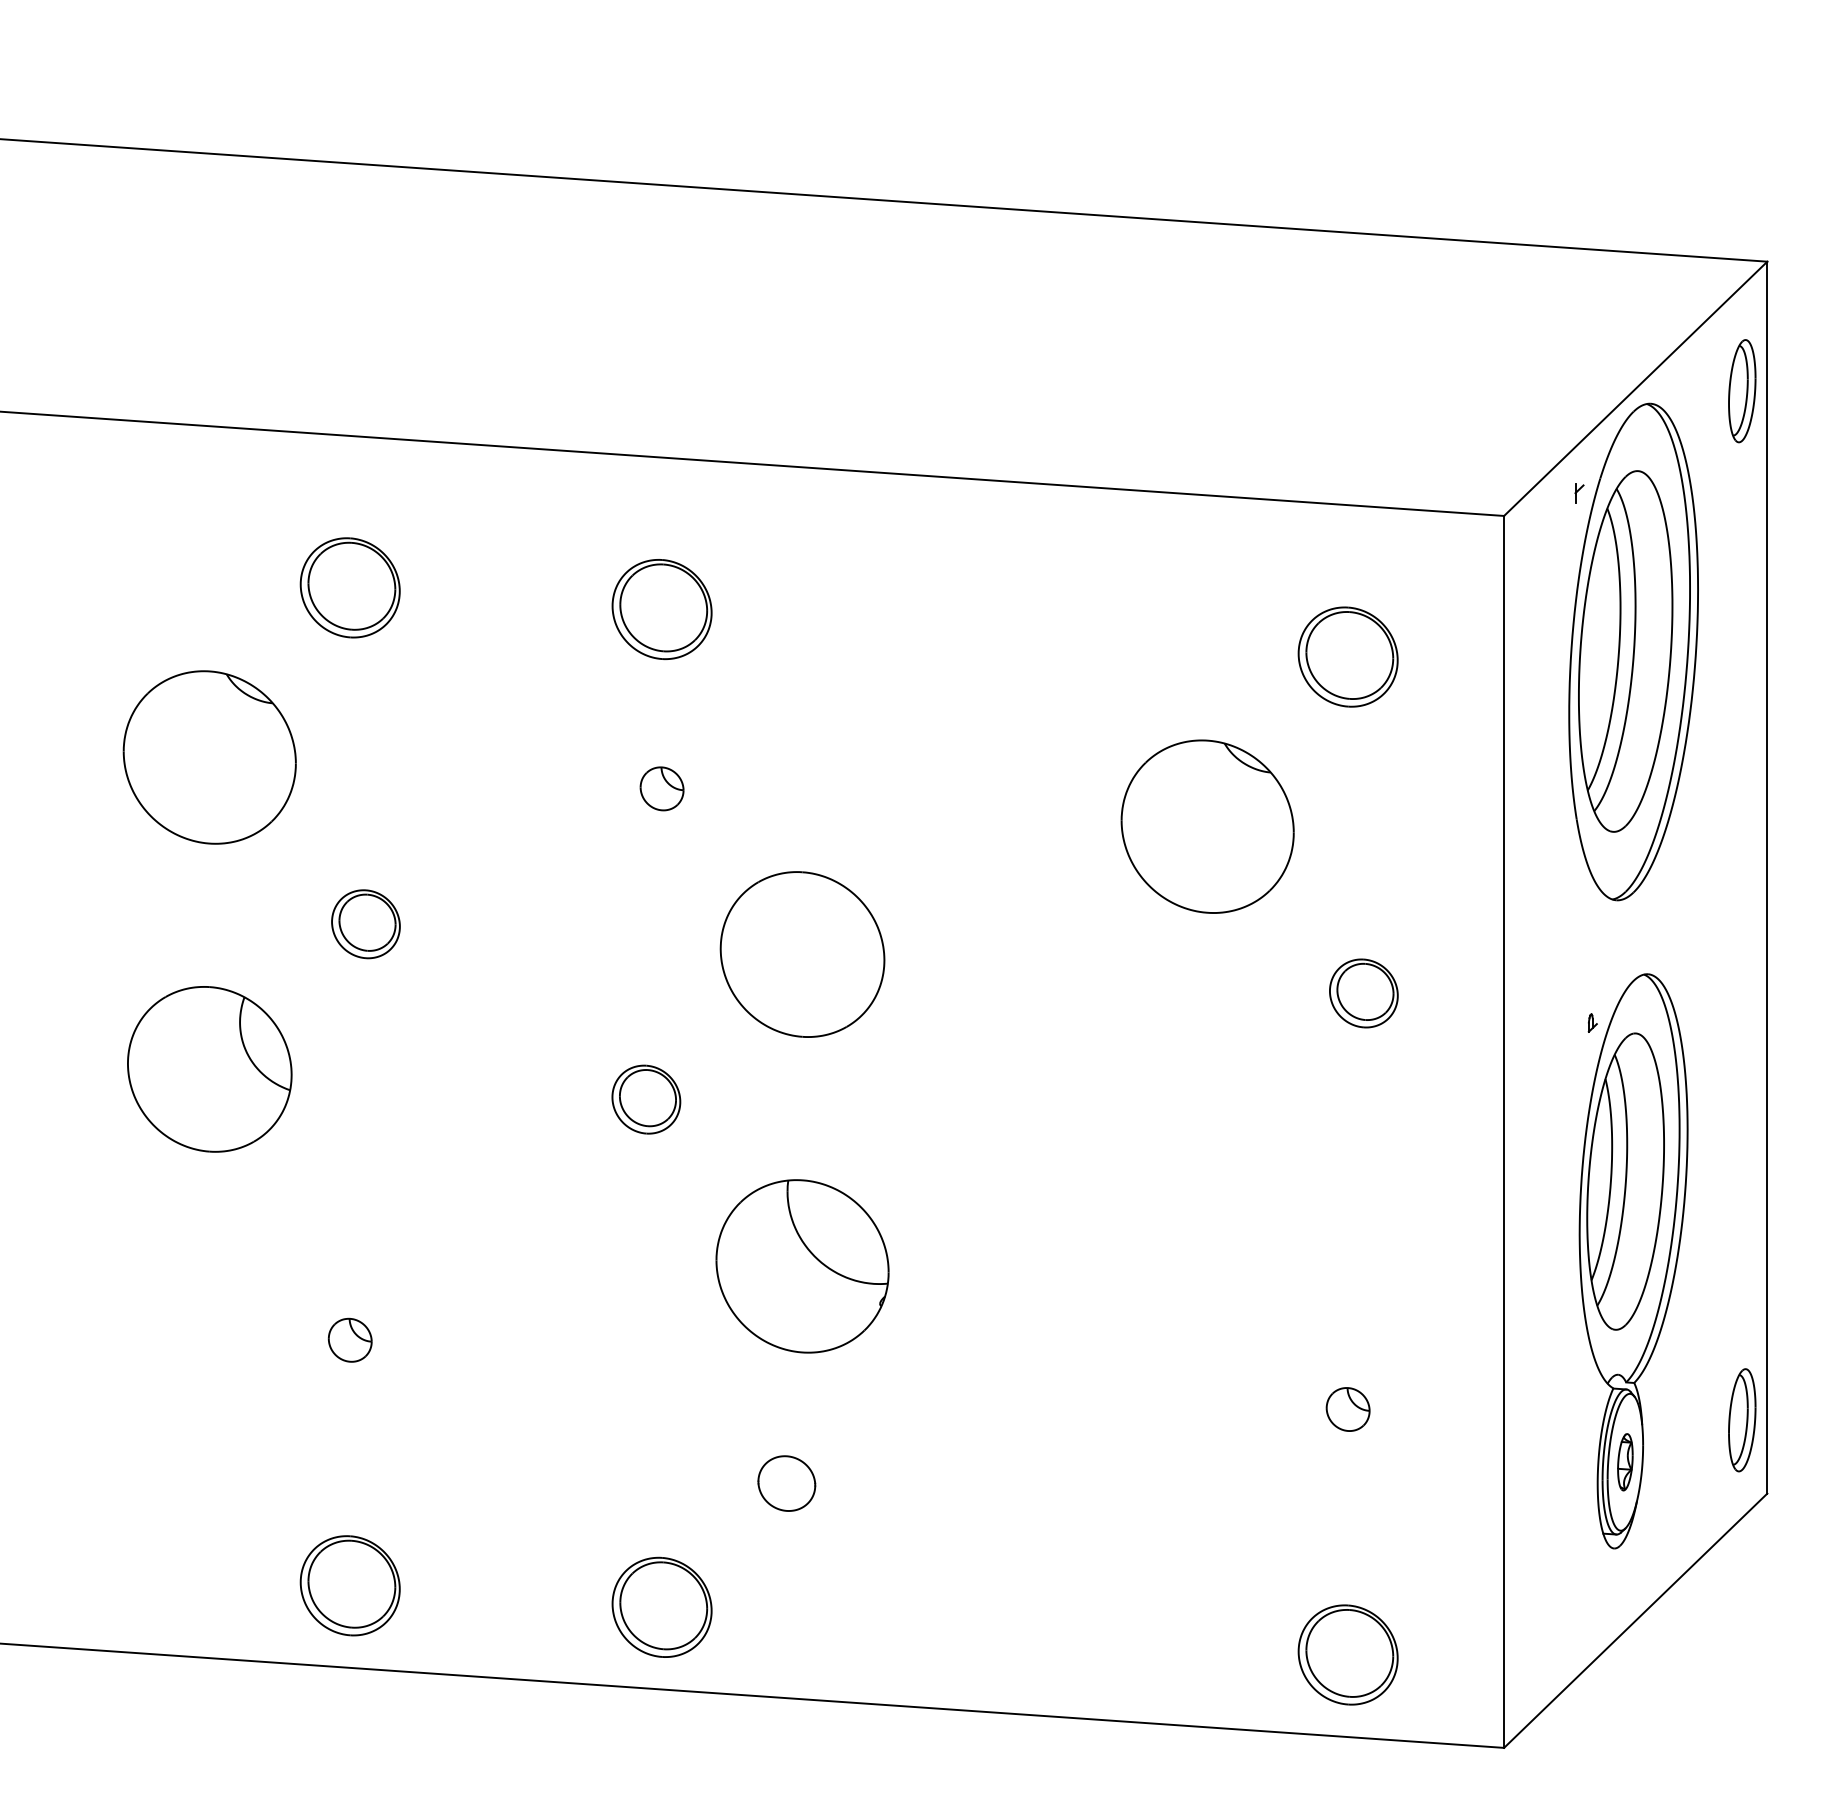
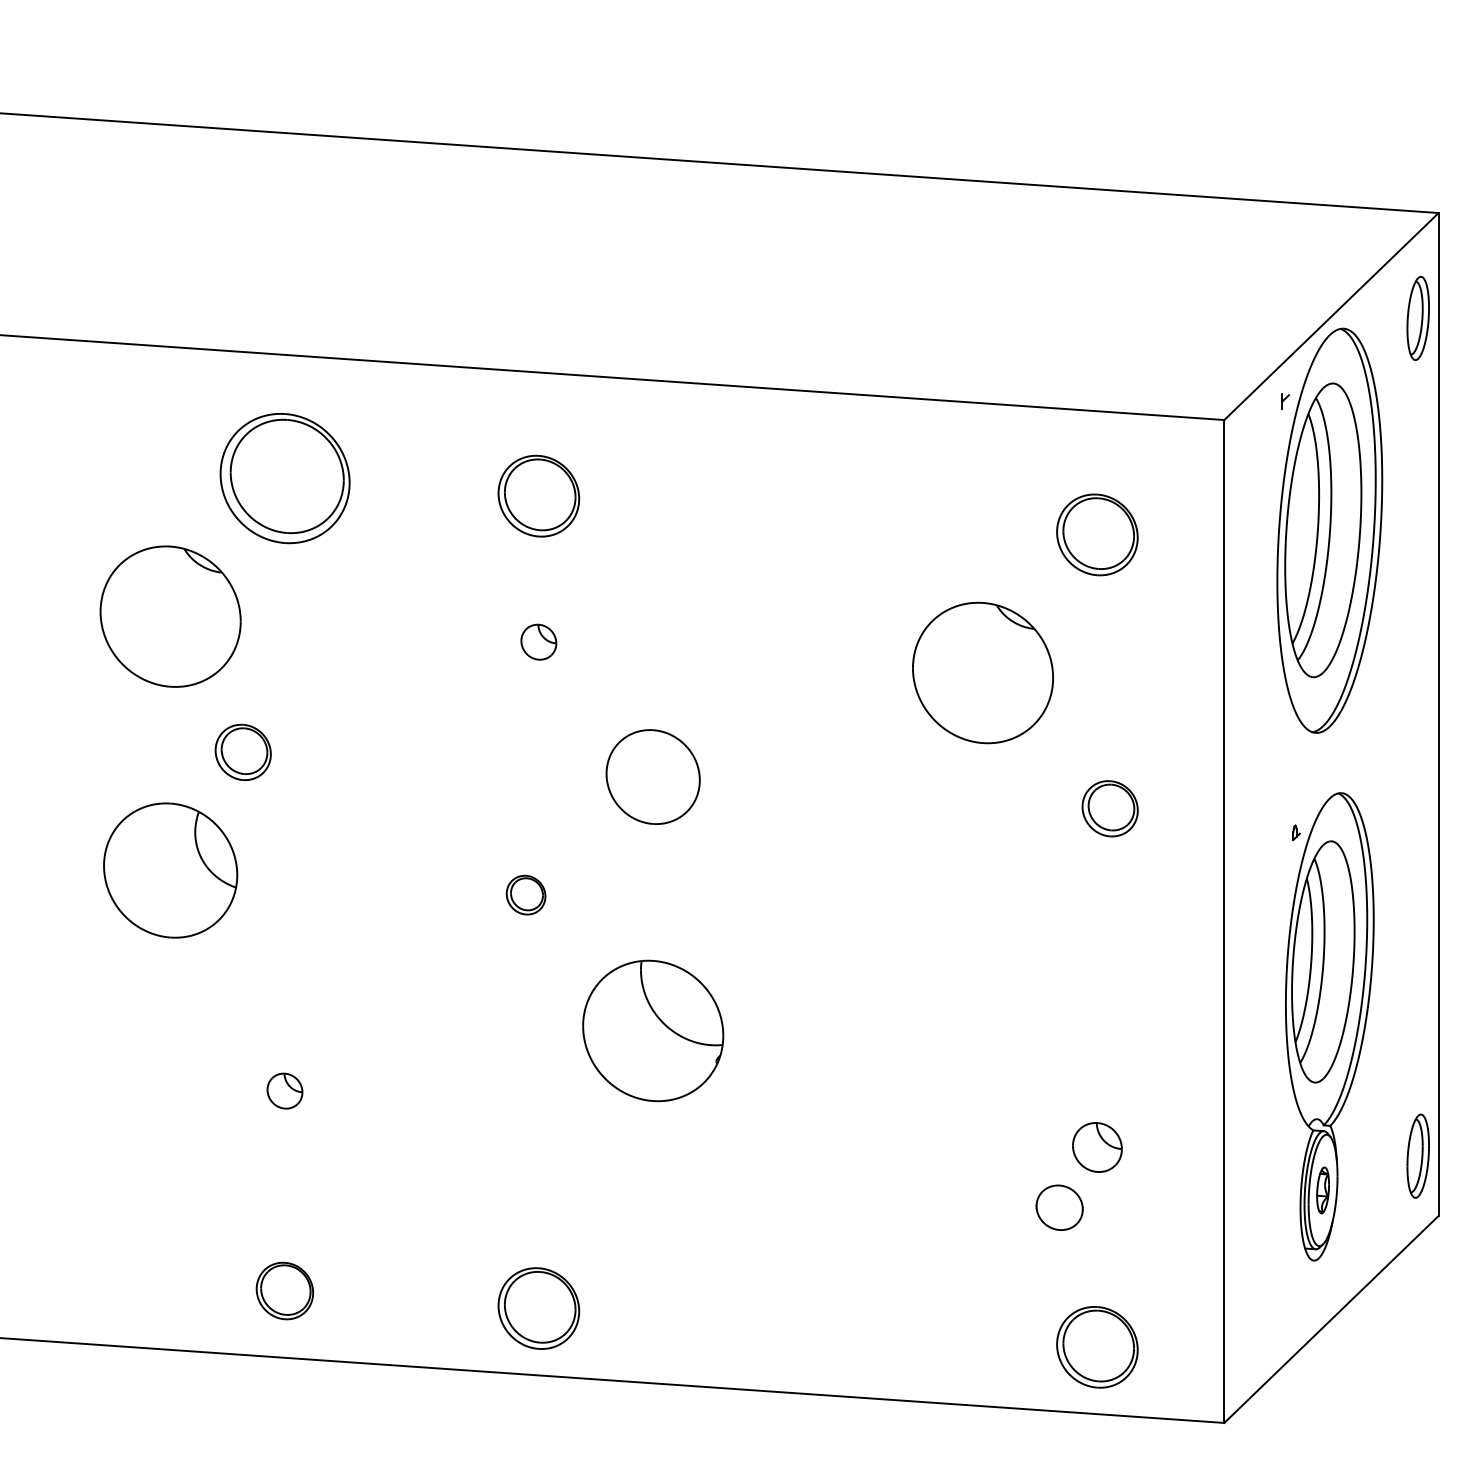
part: (349, 587) -> (284, 478), size x1.6
part: (365, 924) -> (242, 752), moved
part: (802, 954) -> (653, 777), size x0.7
part: (646, 1099) -> (526, 895), size x0.7
part: (1347, 1409) -> (1096, 1147), size x1.4
part: (786, 1483) -> (1059, 1207), moved
part: (349, 1585) -> (284, 1290), size x0.7

